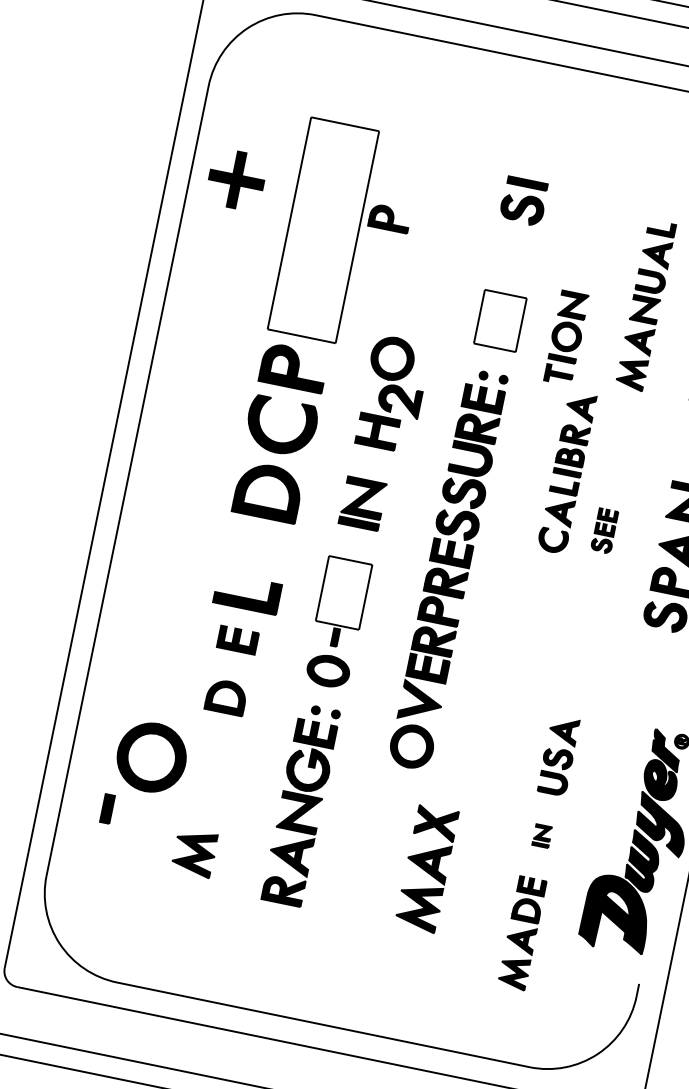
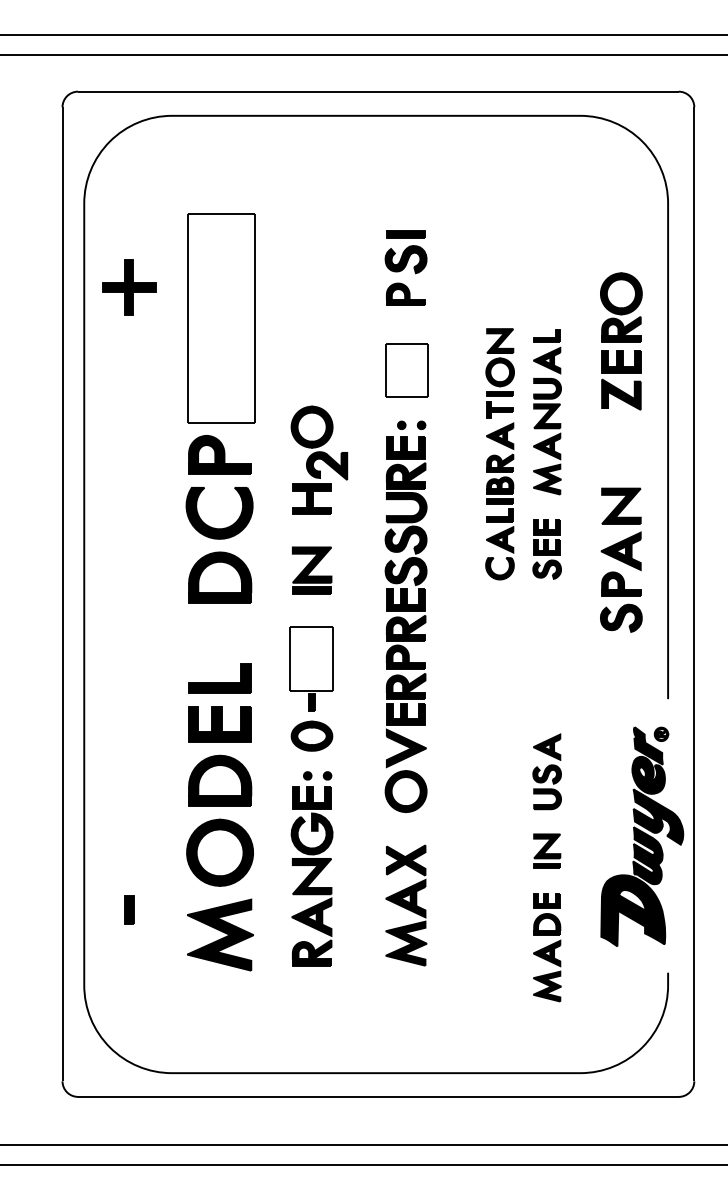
part: (389, 217) -> (405, 293), moved
part: (646, 305) -> (547, 412), moved
part: (565, 337) -> (499, 373), moved
part: (604, 531) -> (546, 549), size x1.43
part: (237, 640) -> (219, 724), size x1.67
part: (226, 696) -> (220, 780), size x1.67
part: (151, 757) -> (219, 852), moved
part: (542, 835) -> (547, 850), size x1.67
part: (194, 852) -> (220, 934), size x1.67
part: (427, 868) -> (406, 905), moved

